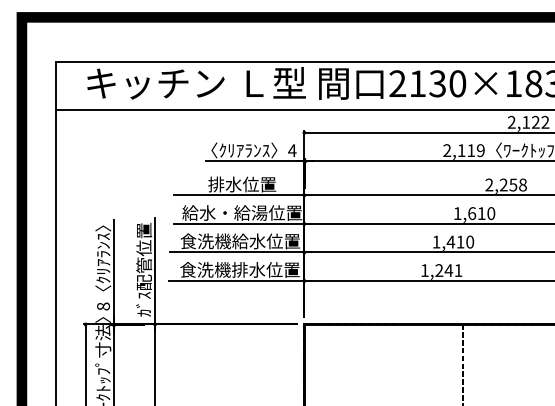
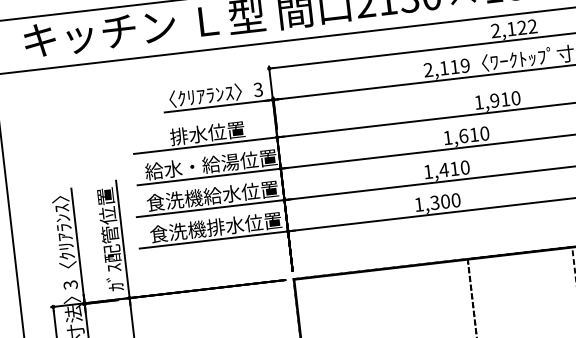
text: (292, 150) -> (258, 89), 4 -> 3
text: (505, 184) -> (496, 99), 2,258 -> 1,910
text: (448, 270) -> (445, 201), 1,241 -> 1,300
text: (103, 306) -> (70, 284), 8 -> 3

